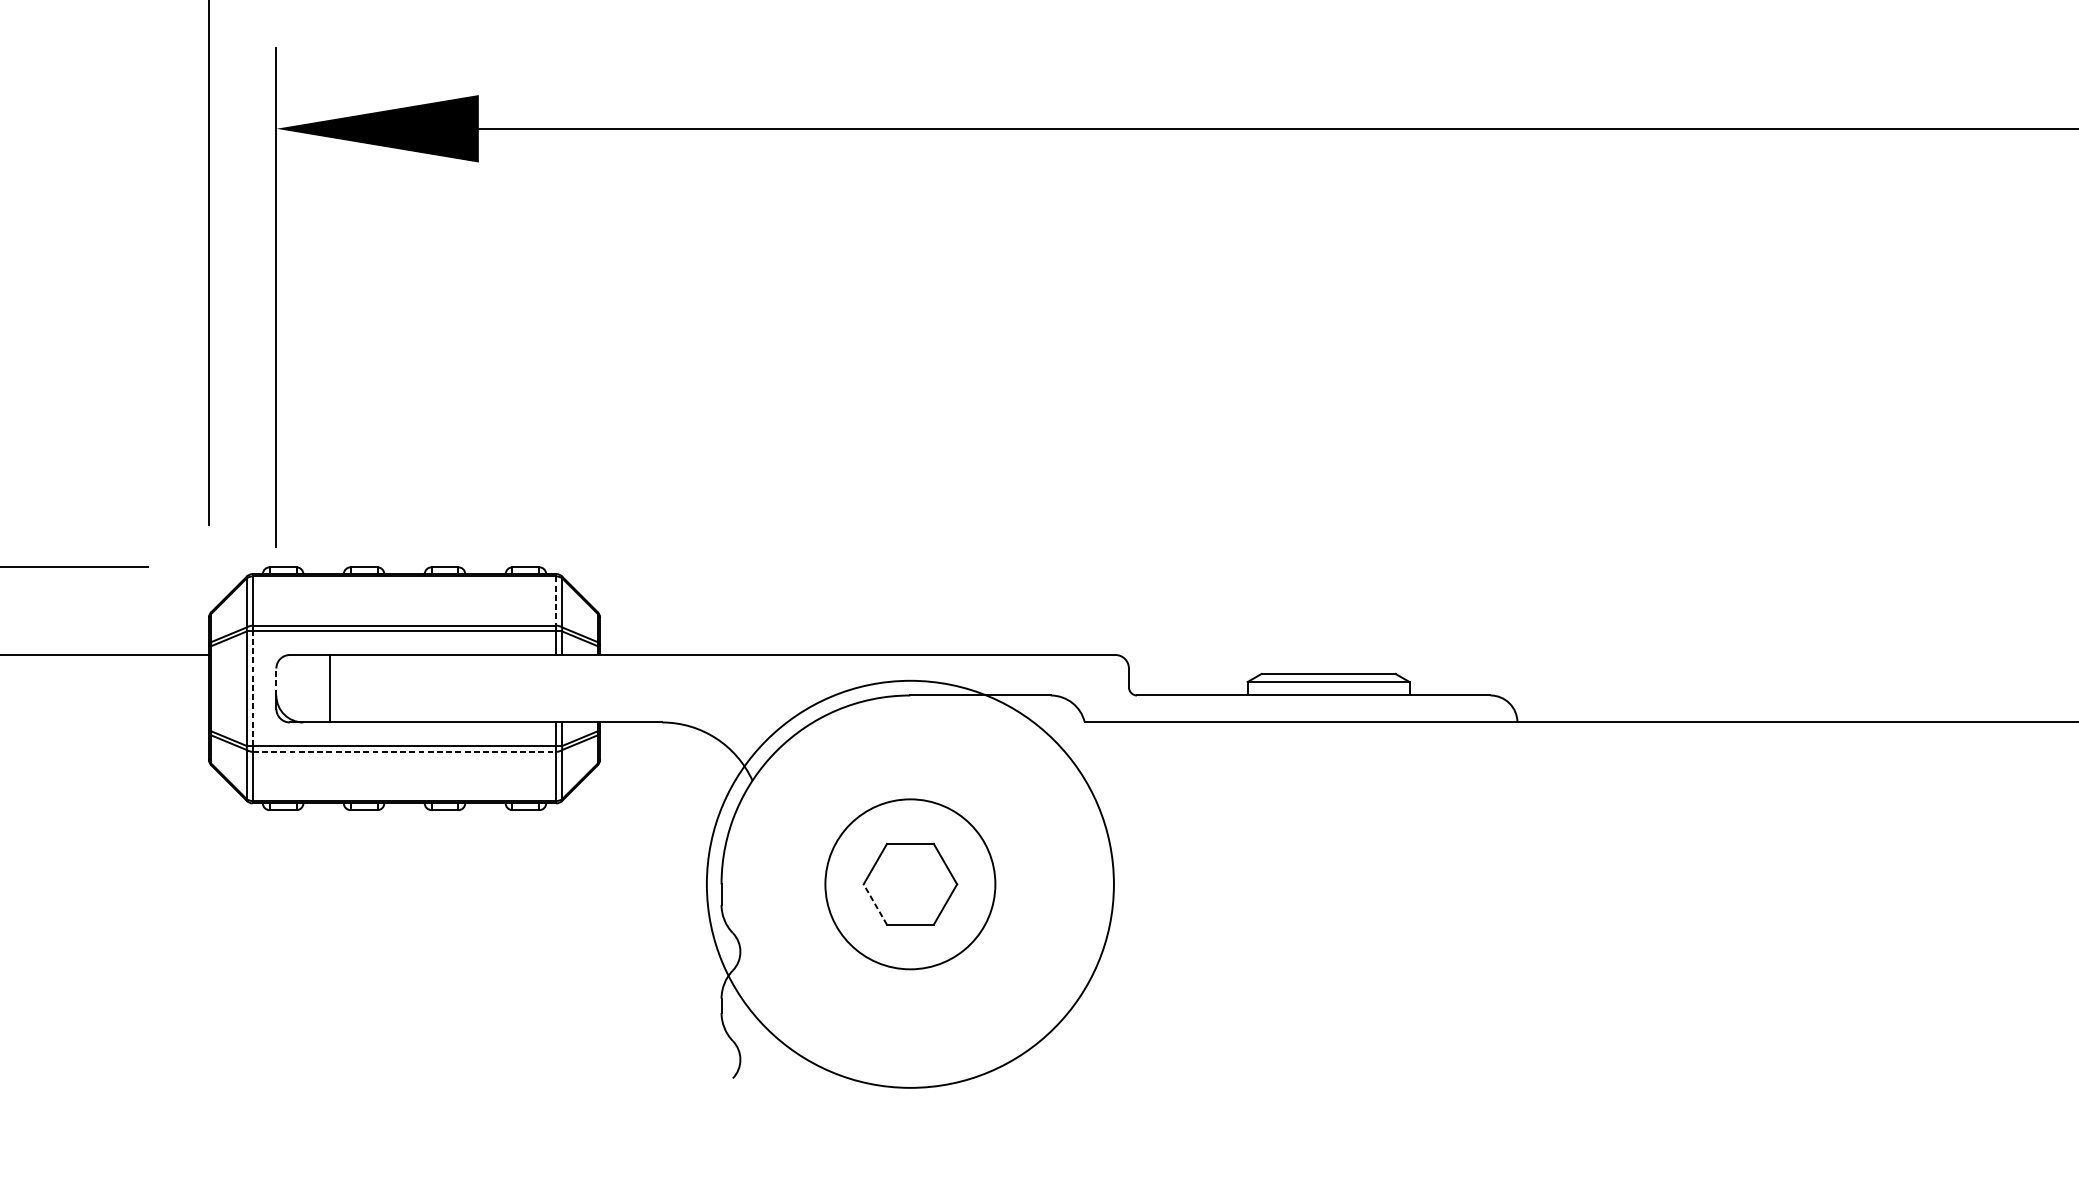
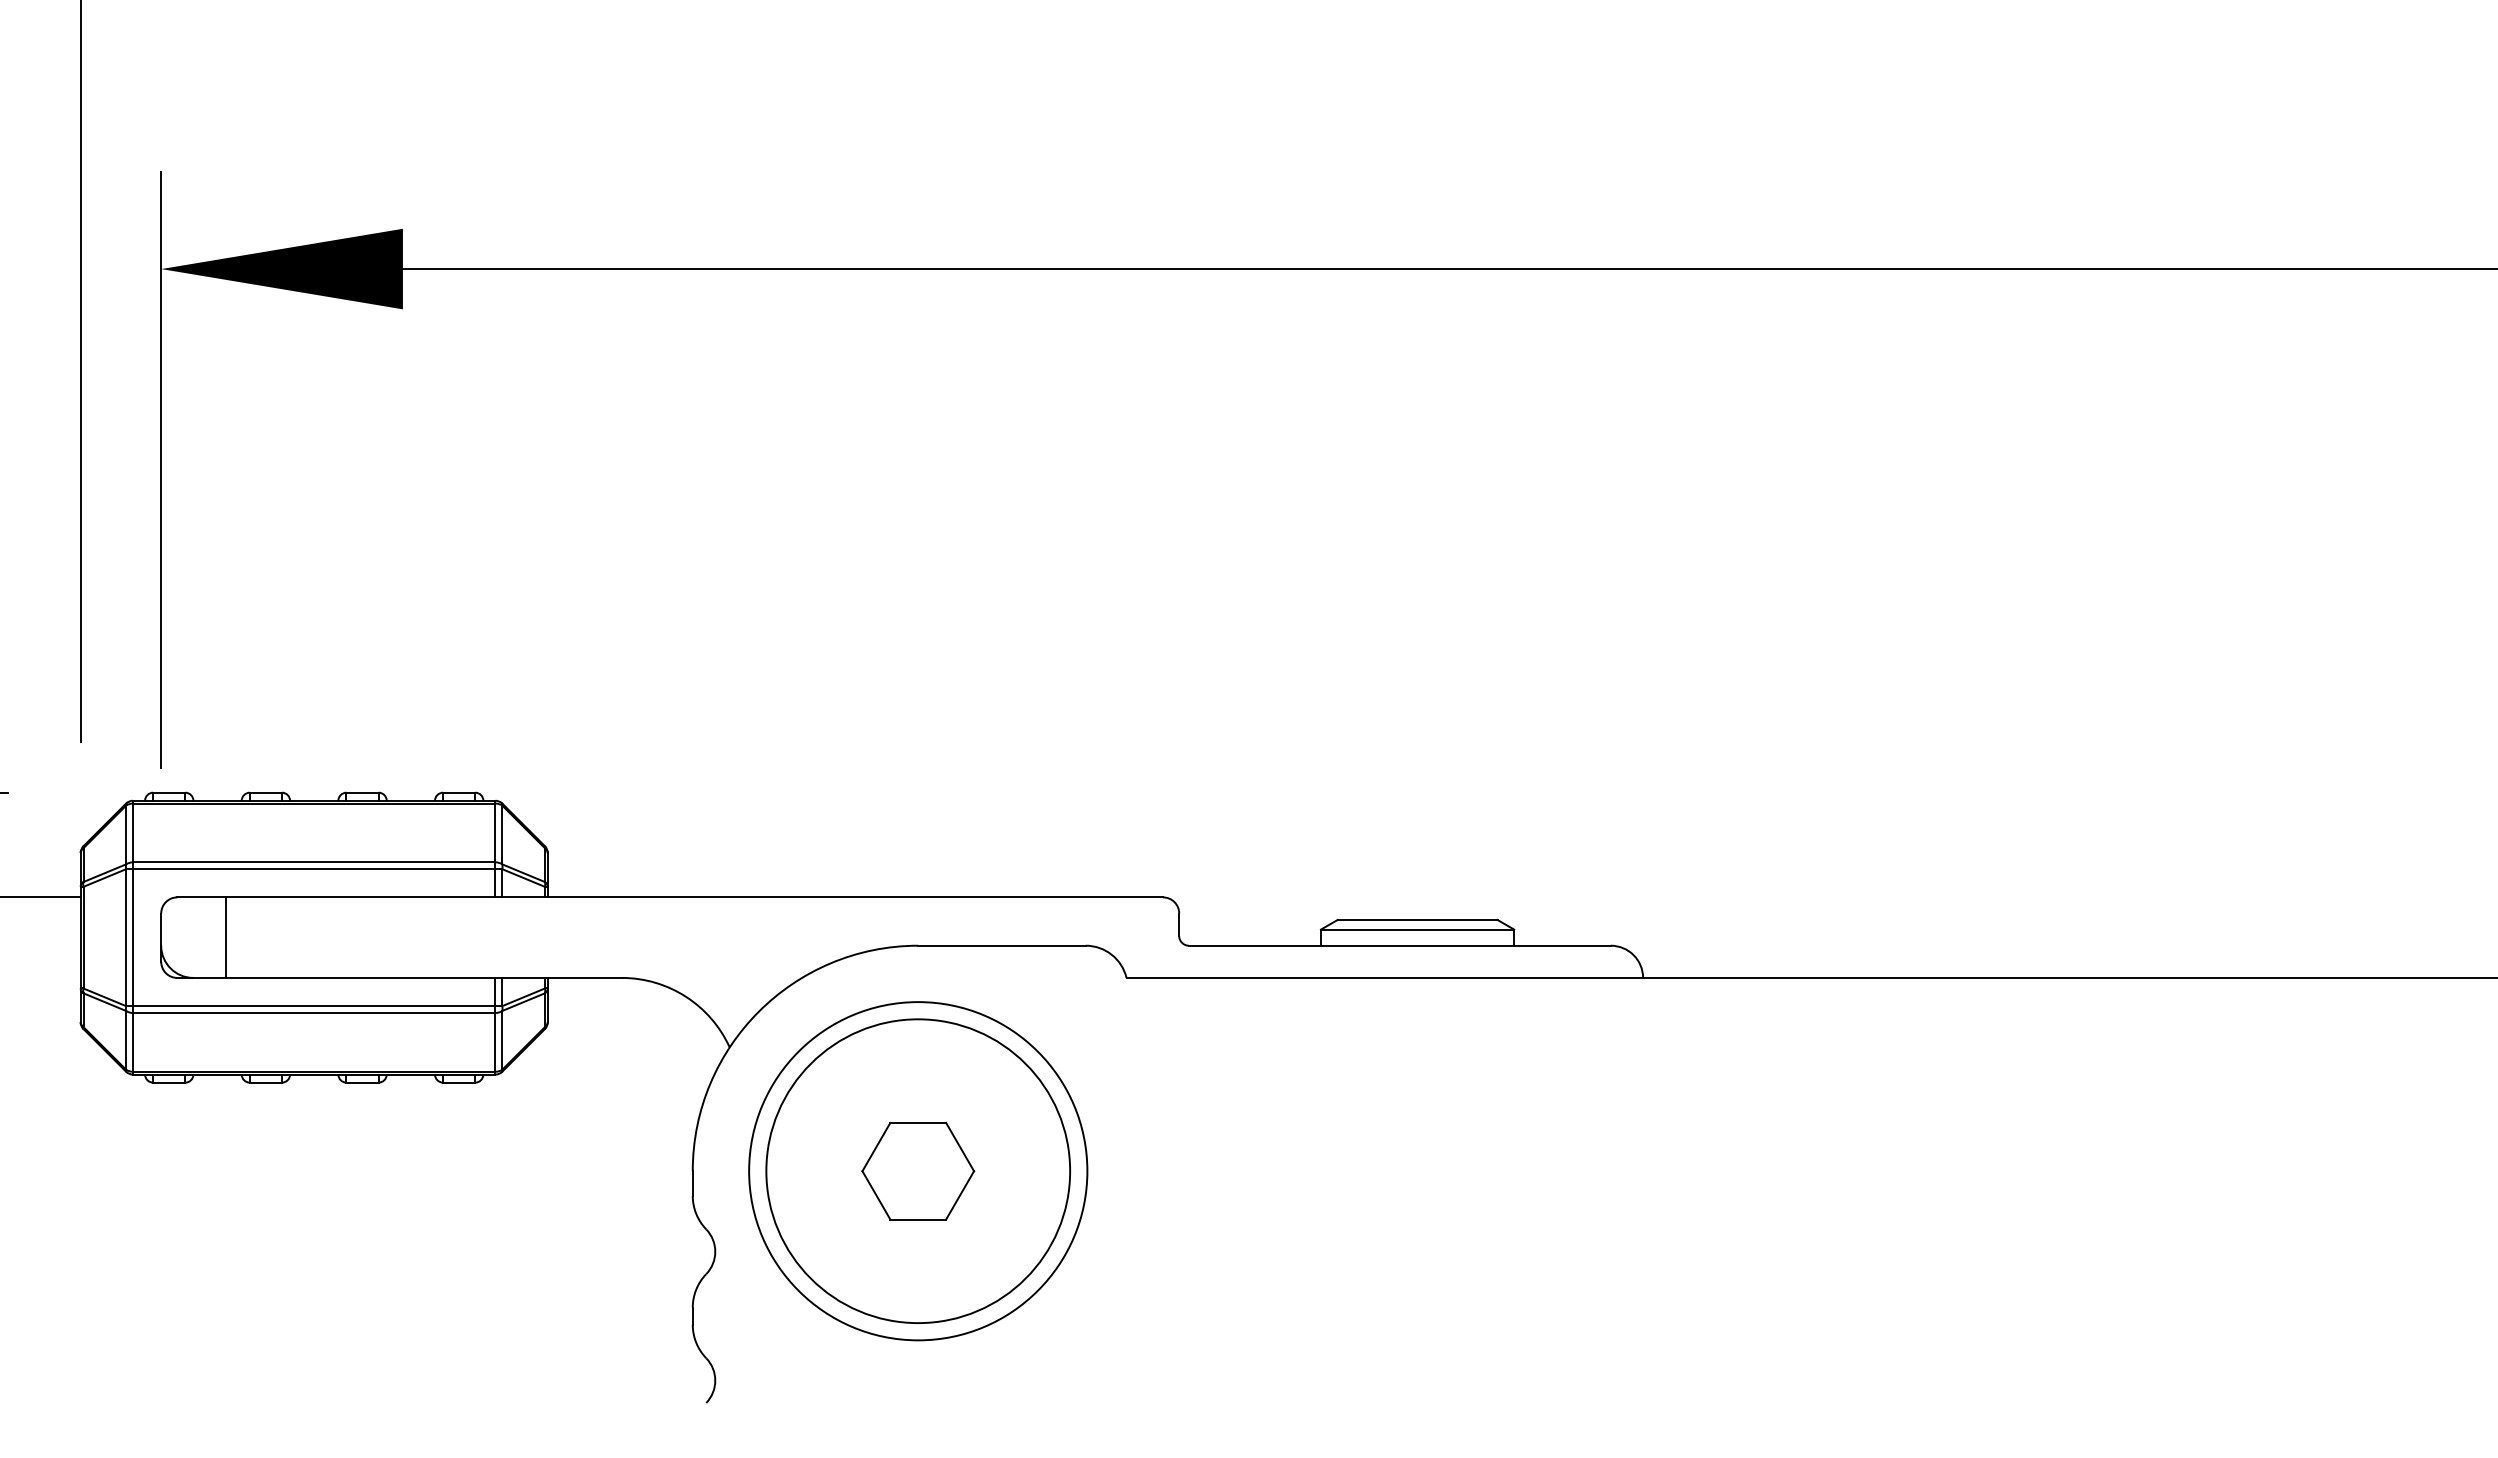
line: (556, 601) -> (495, 833), dashed -> solid
line: (276, 681) -> (161, 929), dashed -> solid
line: (252, 688) -> (132, 937), dashed -> solid
line: (404, 751) -> (314, 1012), dashed -> solid
circle: (910, 884) -> (918, 1171), size x0.62
circle: (910, 884) -> (918, 1171), size x1.67
line: (875, 904) -> (876, 1195), dashed -> solid

